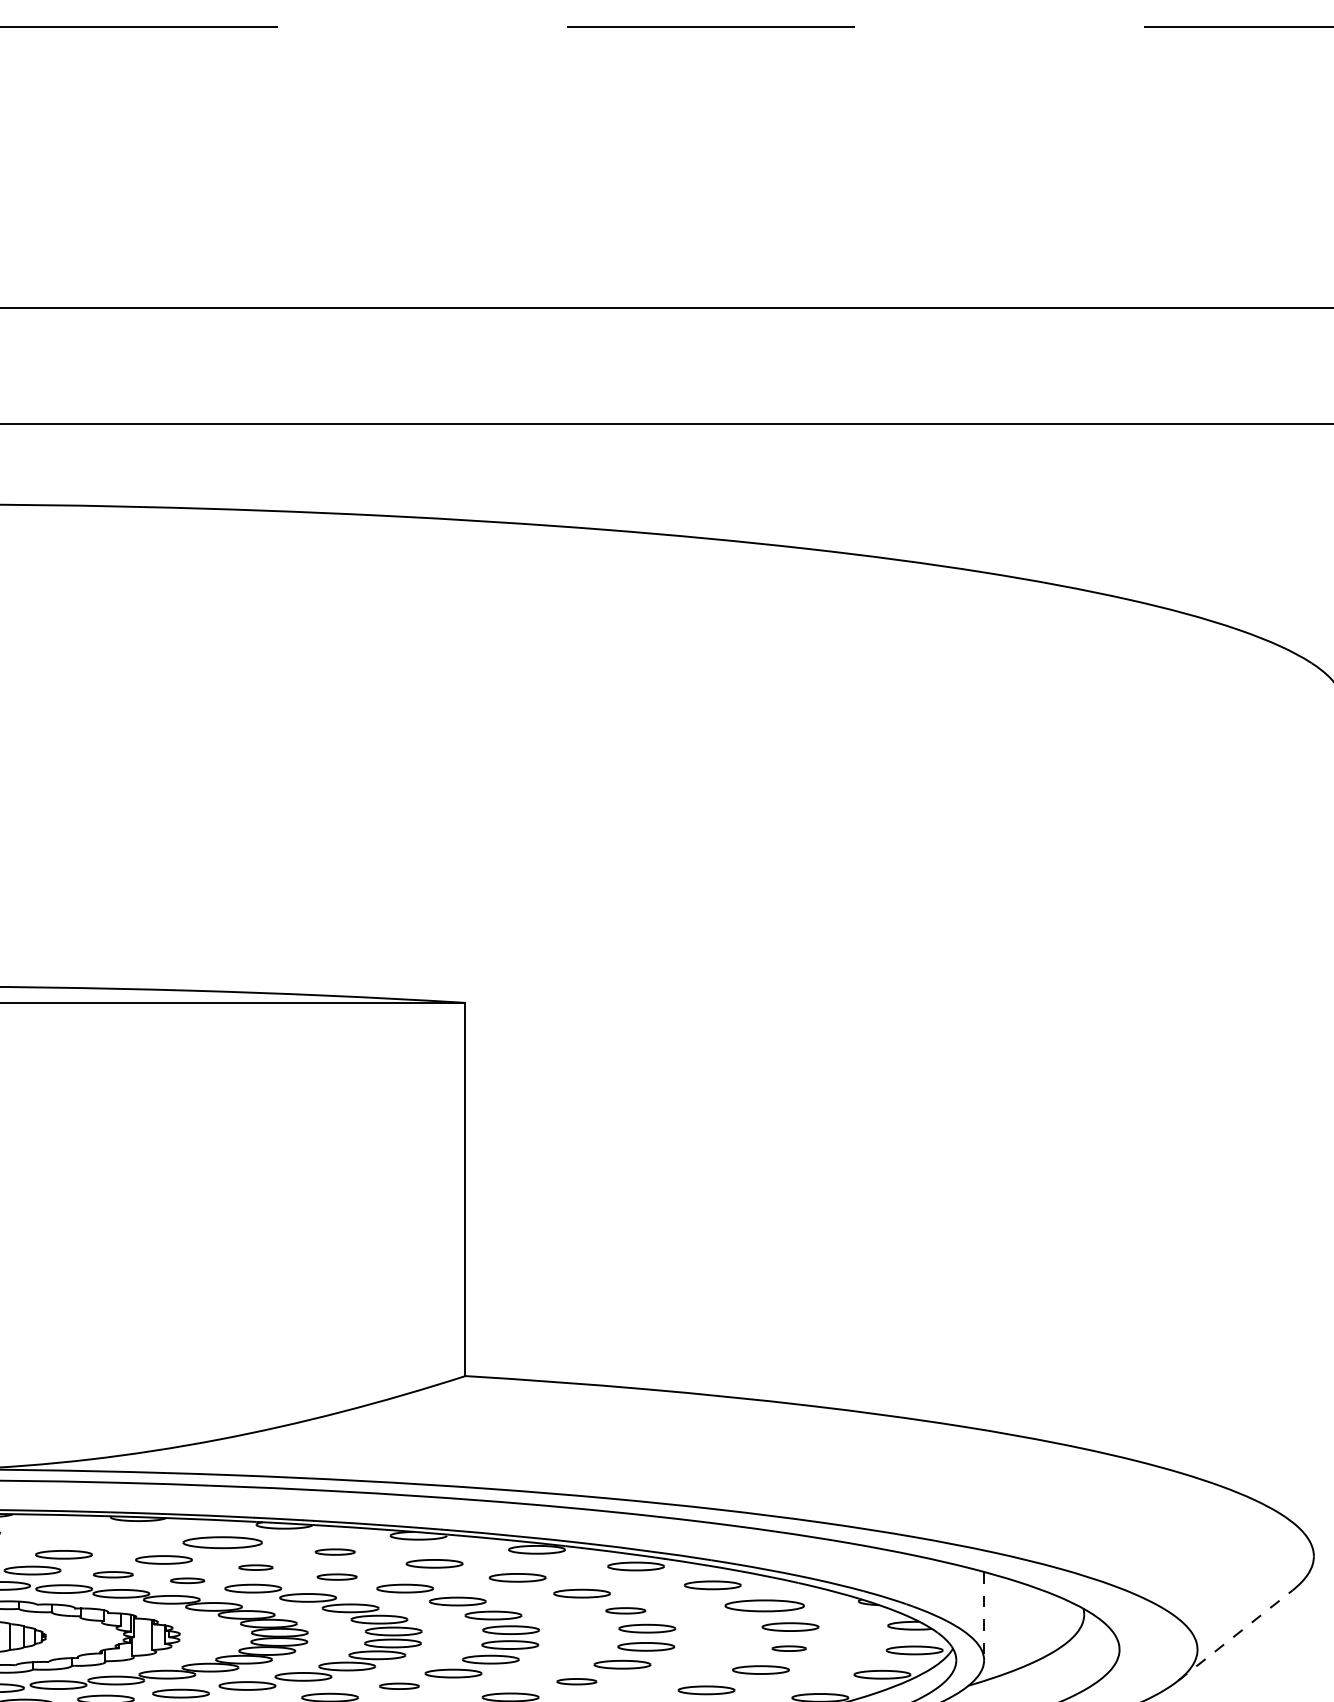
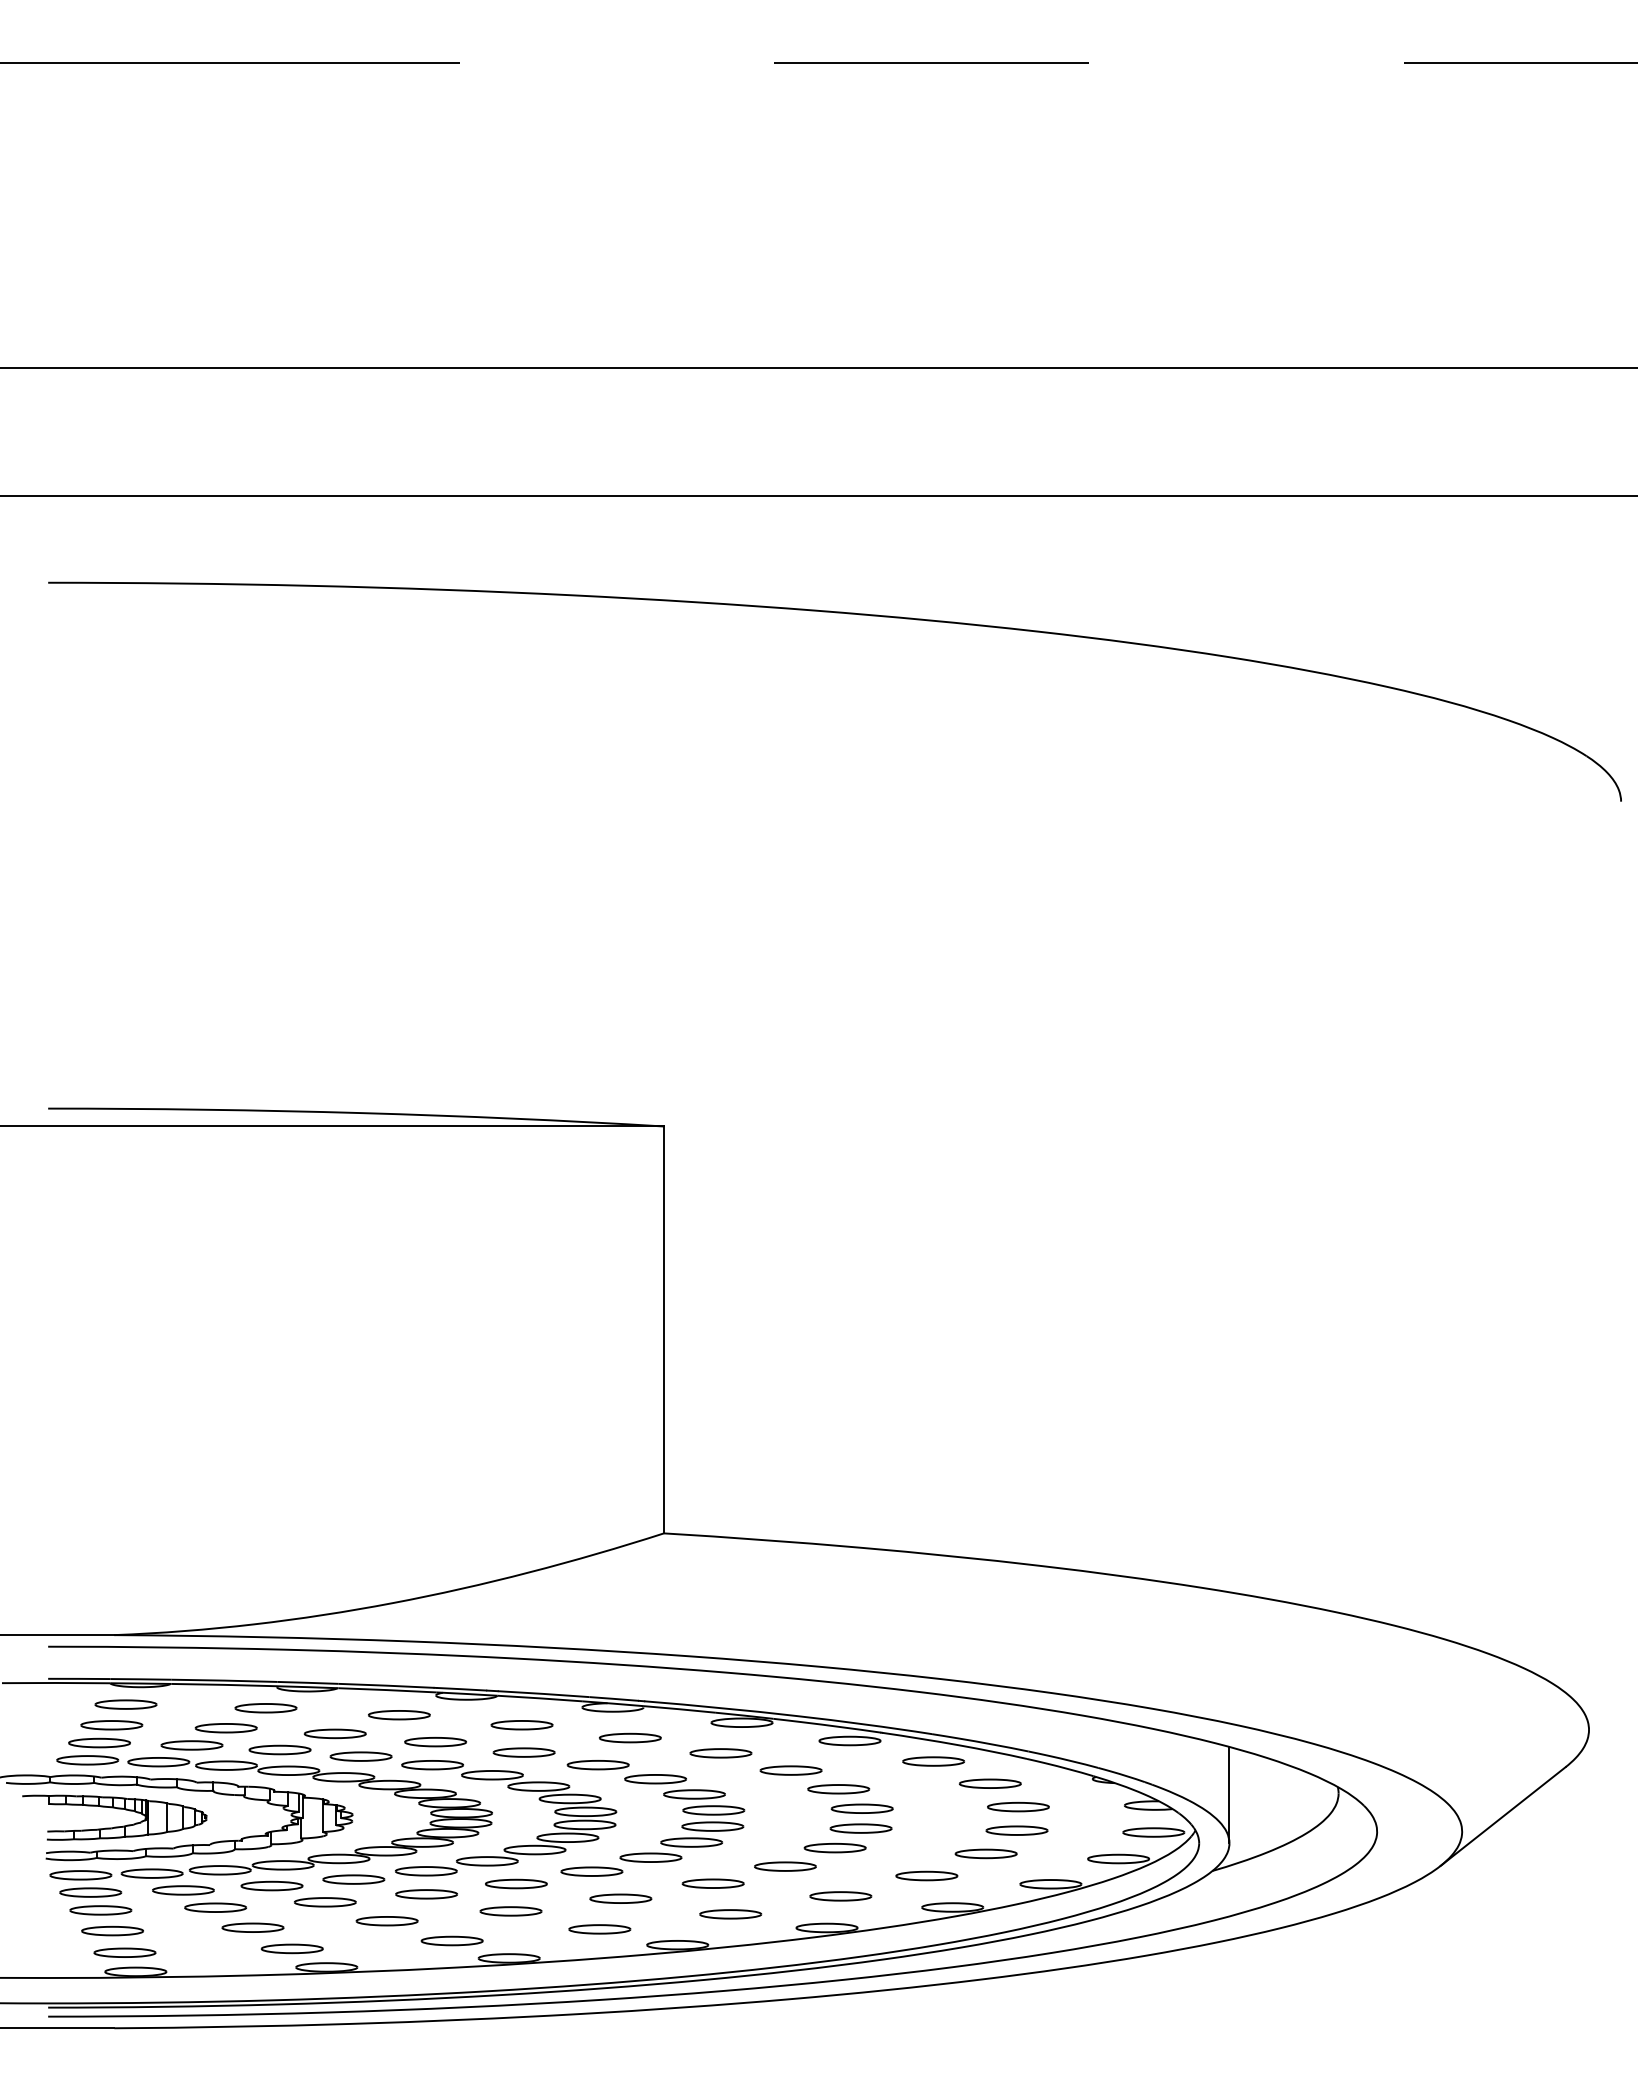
part: (99, 1536) -> (265, 1708), added
part: (222, 1543) -> (399, 1715), size x0.71
part: (334, 1552) -> (521, 1725), size x1.43
part: (255, 1567) -> (435, 1742), size x1.67
part: (112, 1574) -> (279, 1749), size x1.43
part: (336, 1577) -> (523, 1752), size x1.43
part: (187, 1580) -> (360, 1756), size x1.67
part: (764, 1605) -> (990, 1783), size x0.71
part: (625, 1610) -> (838, 1789), size x1.43
line: (984, 1616) -> (1229, 1795), dashed -> solid
line: (1235, 1635) -> (1503, 1816), dashed -> solid
part: (788, 1648) -> (1016, 1830), size x1.67
part: (576, 1681) -> (785, 1866), size x1.43
part: (398, 1686) -> (591, 1871), size x1.43

